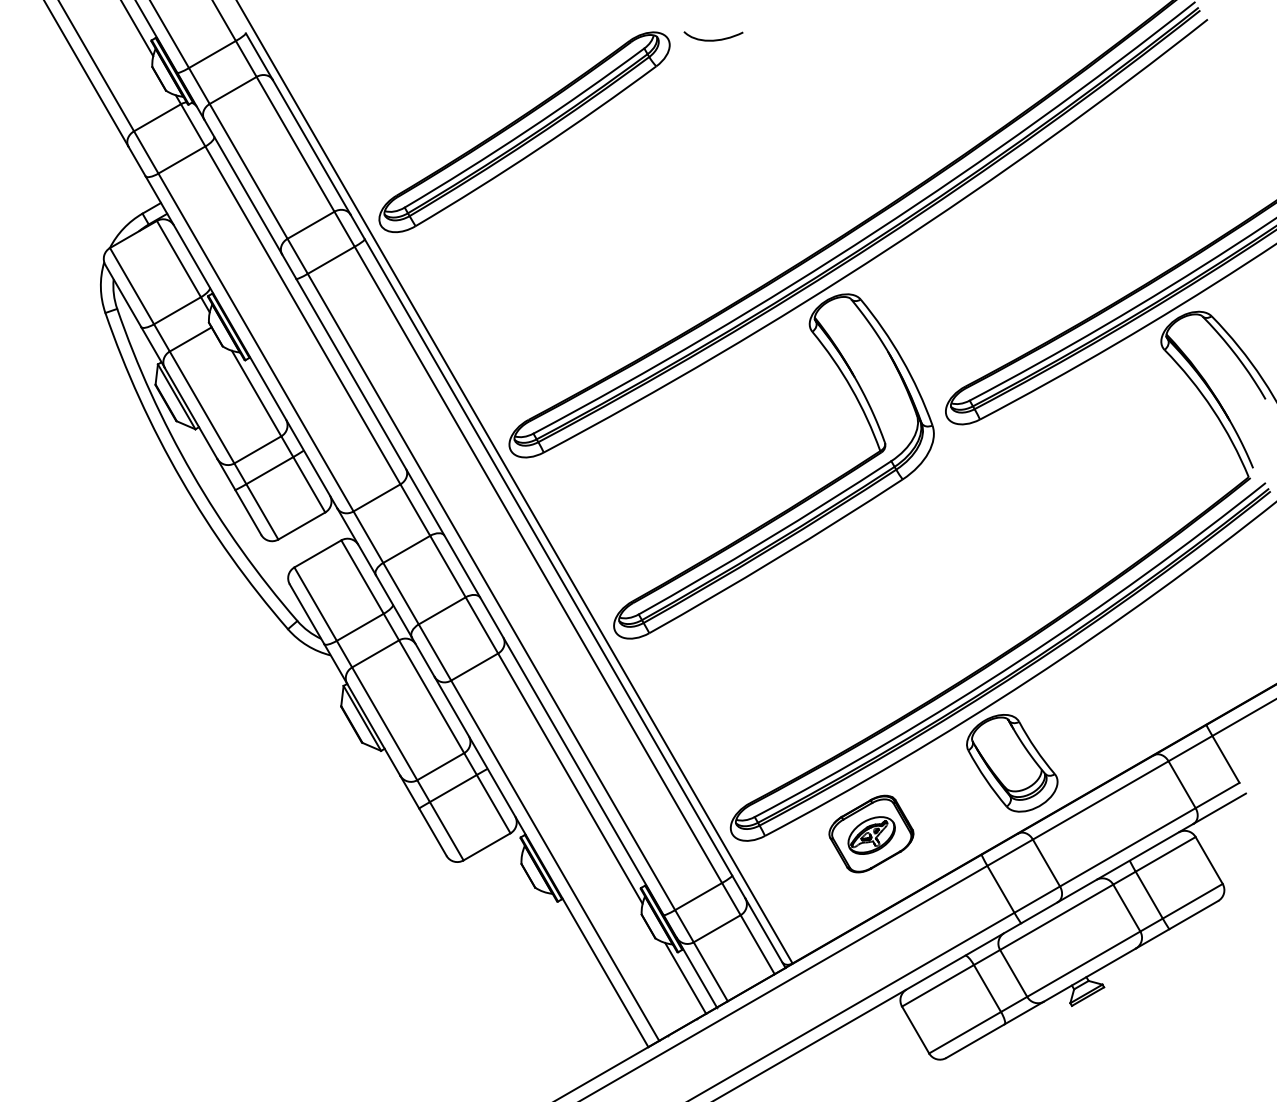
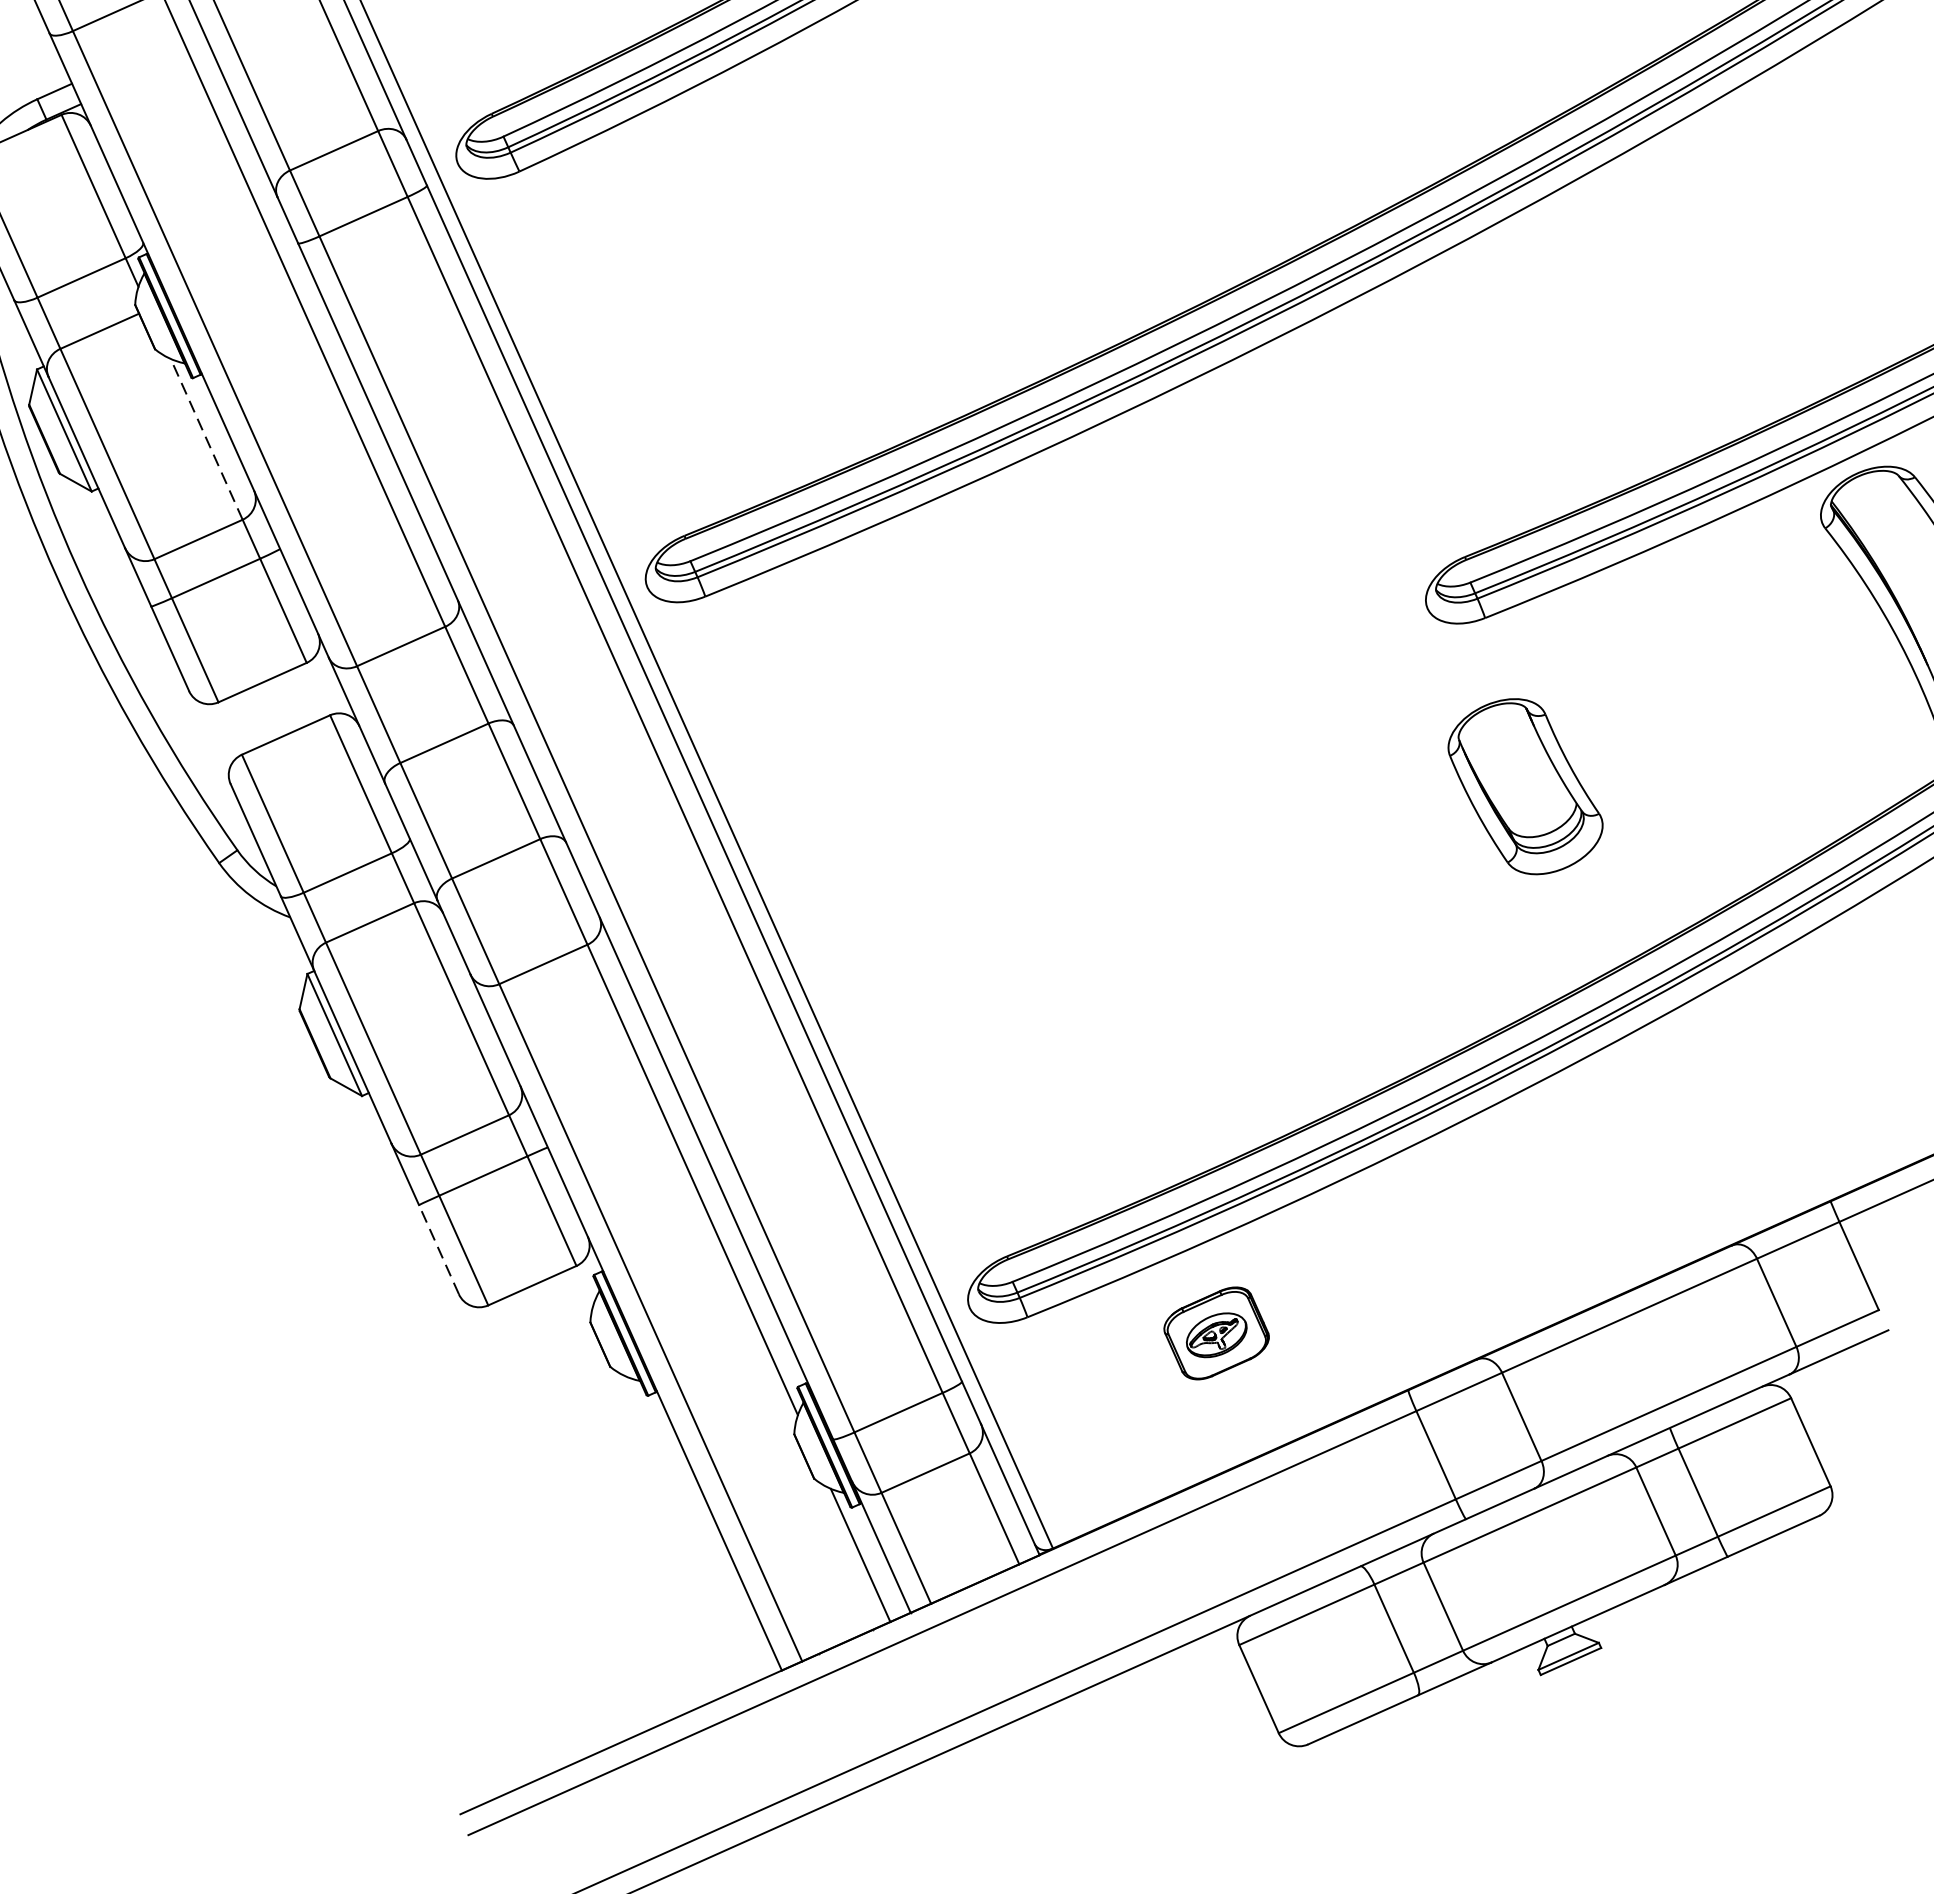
line: (256, 393) -> (206, 439), solid -> dashed
part: (797, 502) -> (1146, 731), removed
part: (1012, 763) -> (1525, 787), moved
line: (432, 831) -> (438, 1248), solid -> dashed
part: (871, 833) -> (1216, 1332), size x0.7

